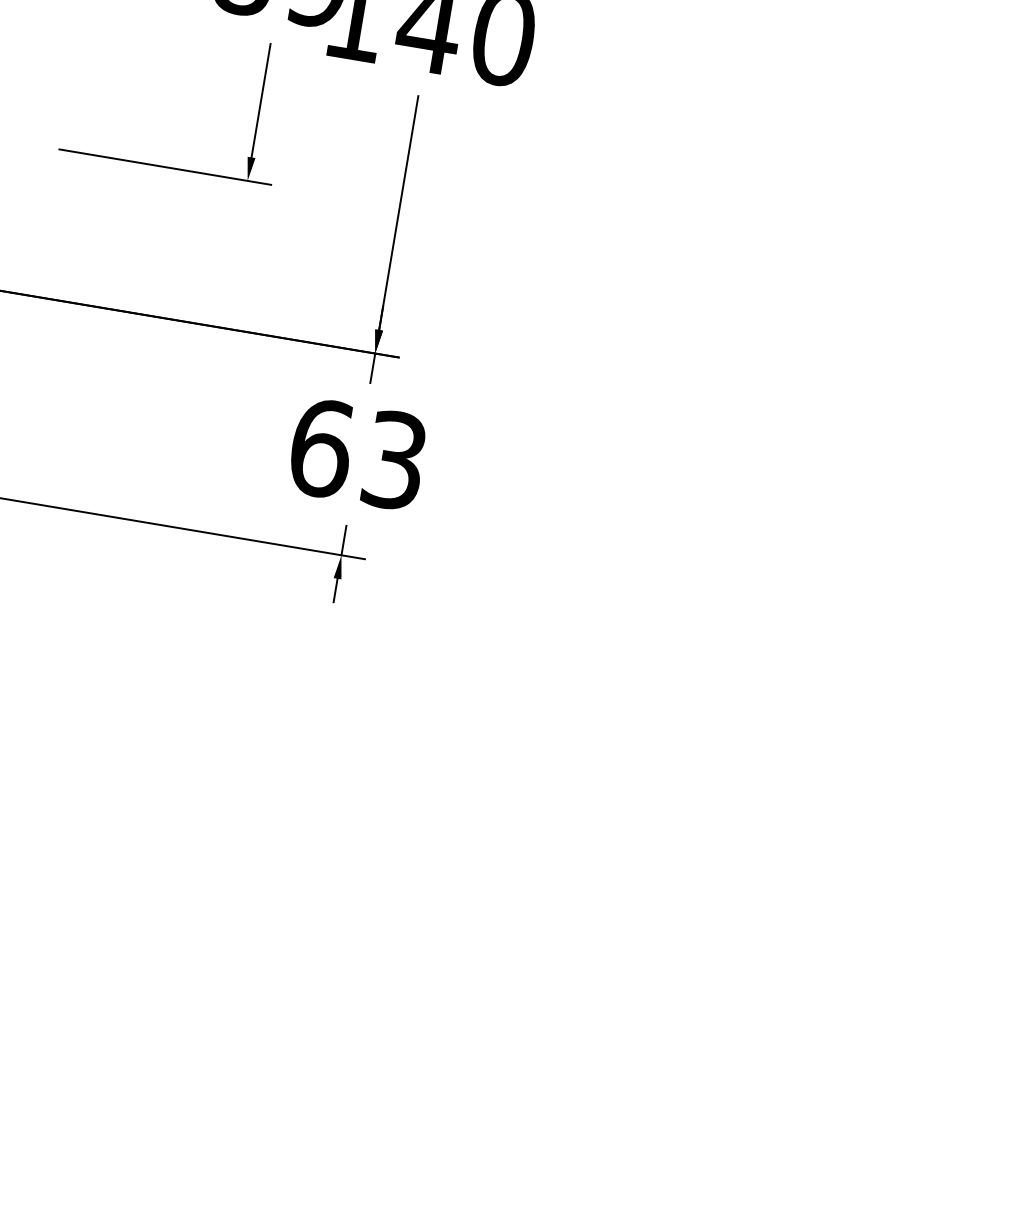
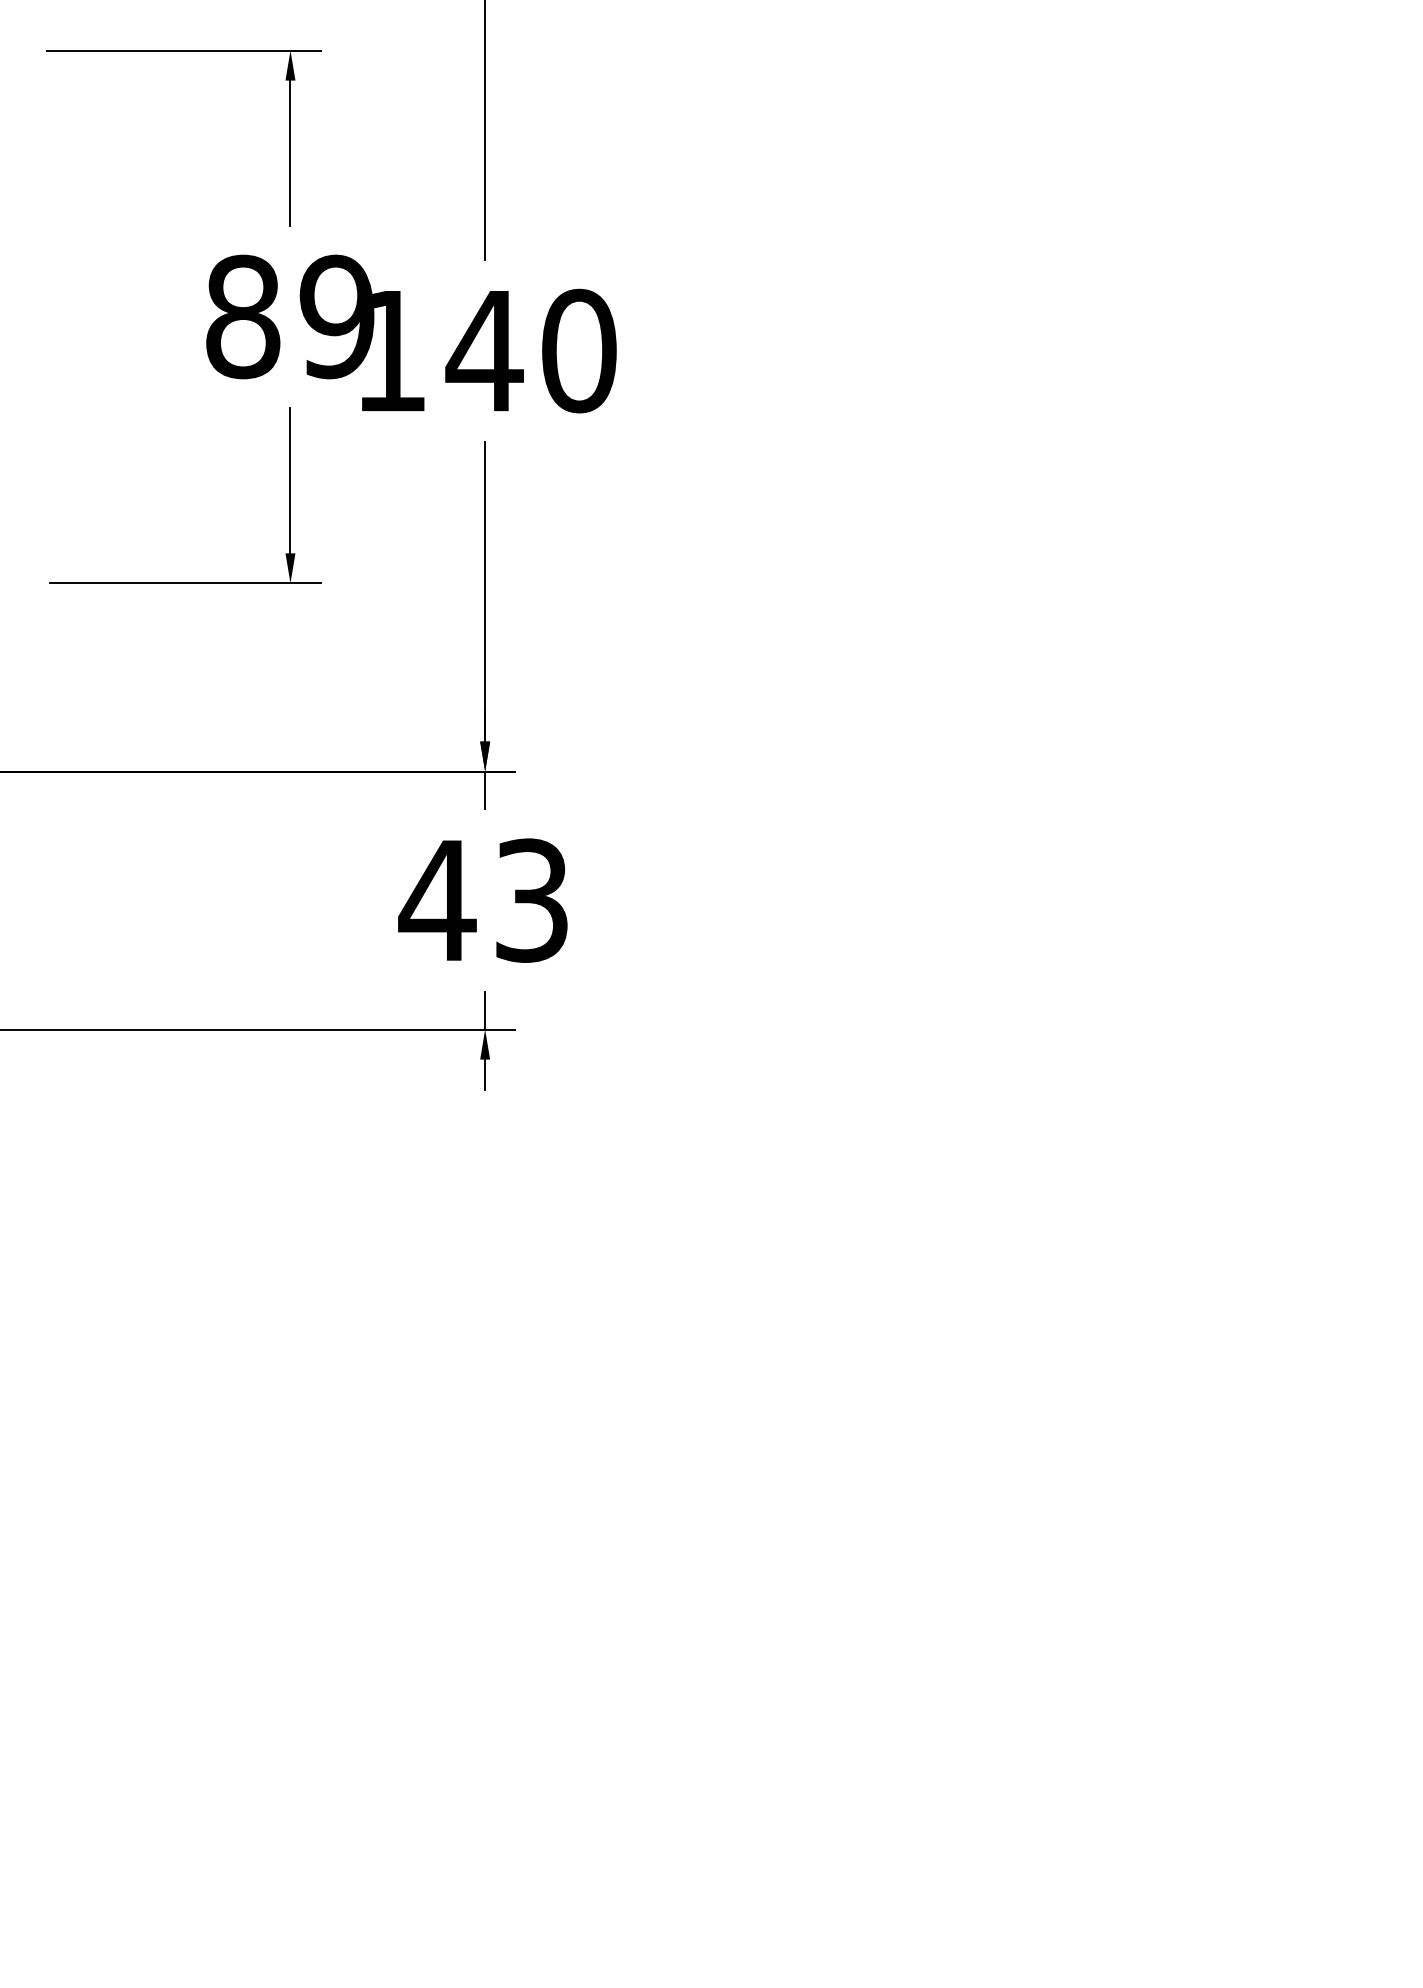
text: (321, 448) -> (437, 900), 63 -> 43

